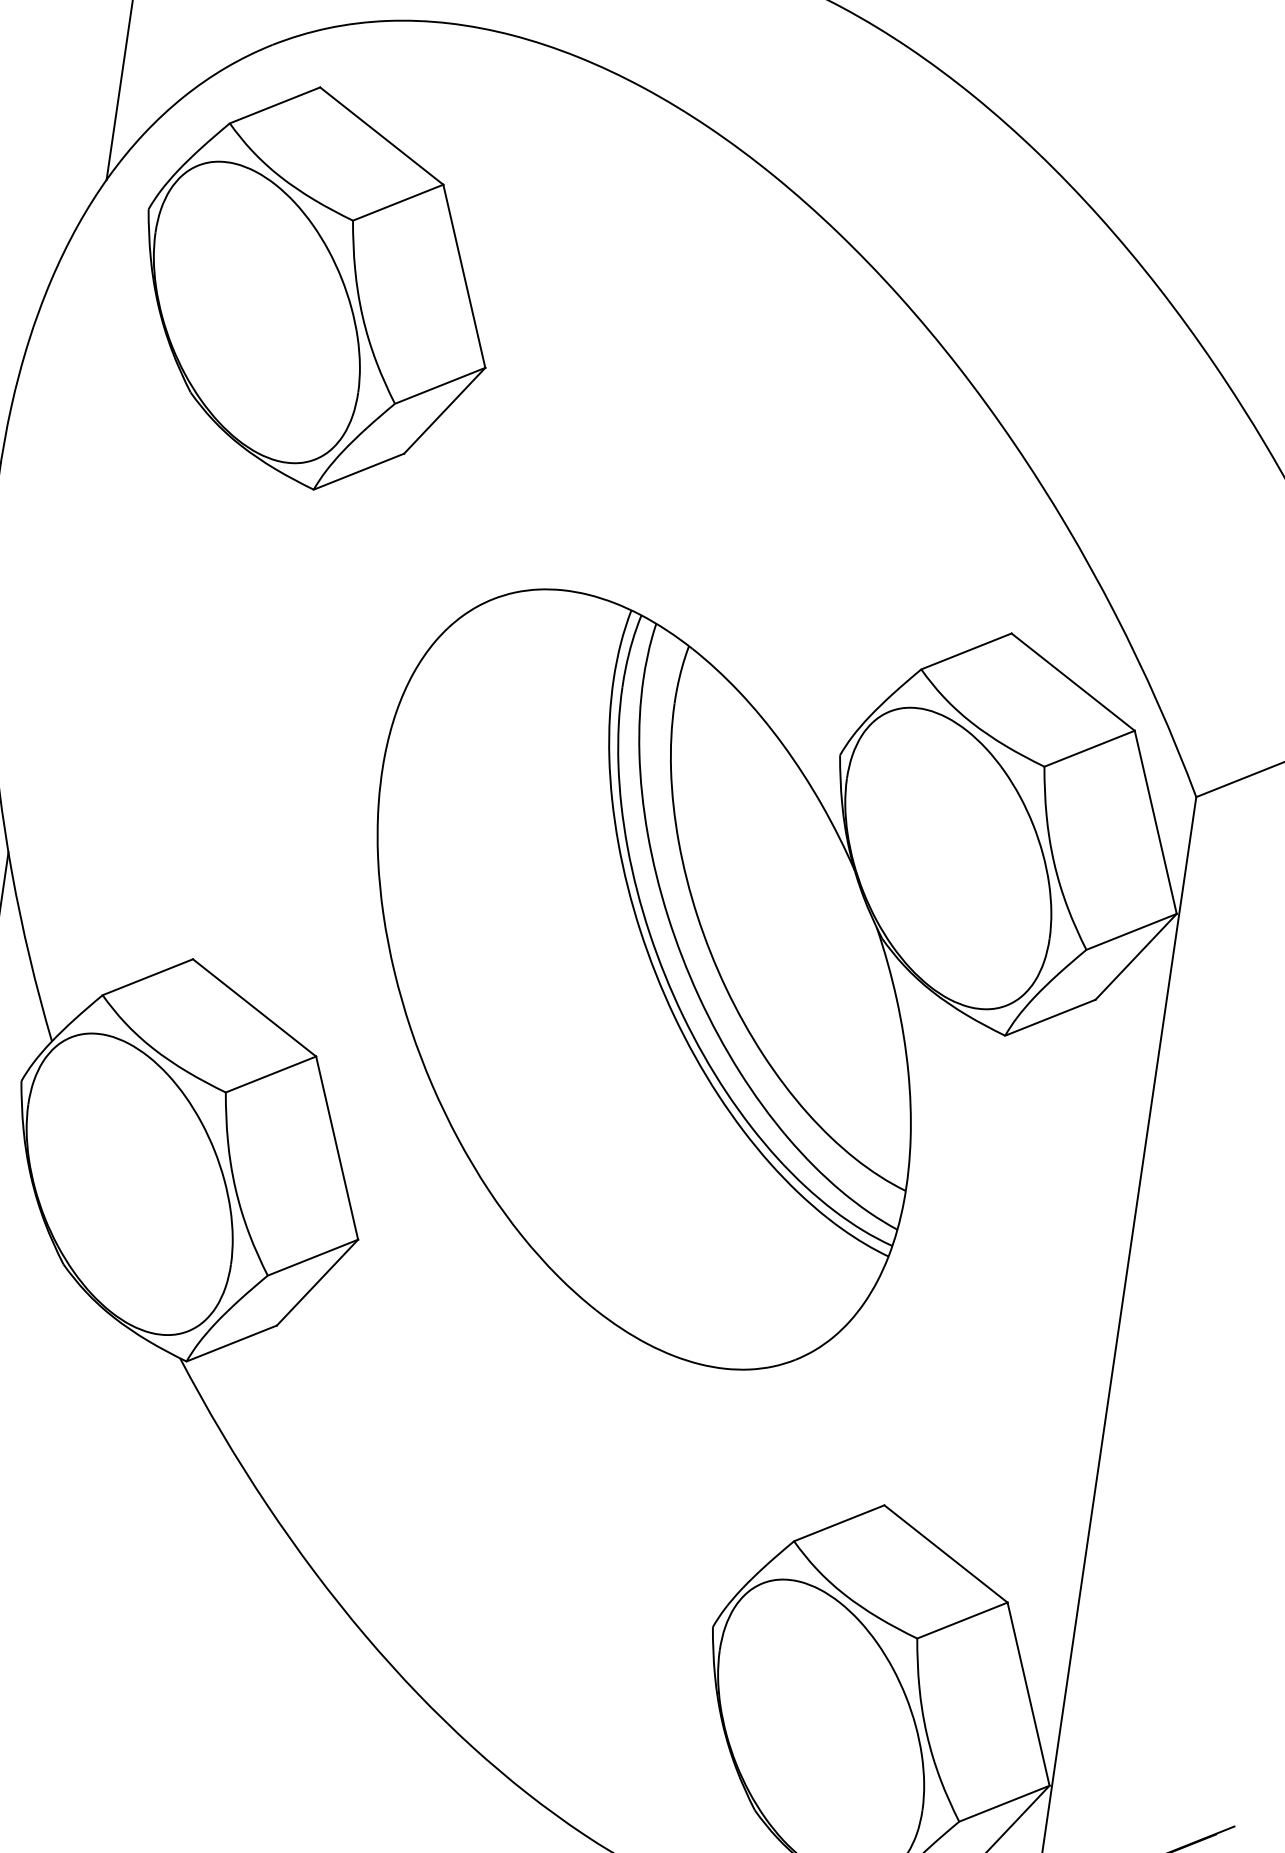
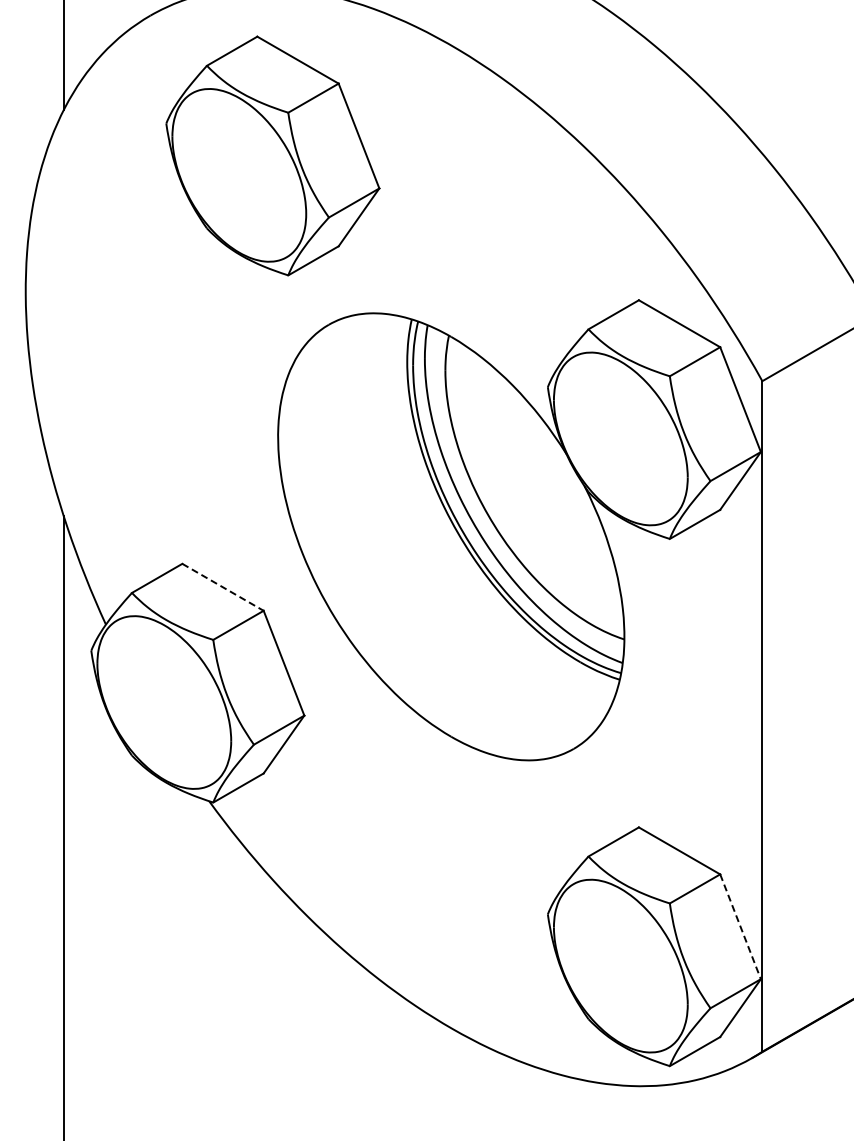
part: (316, 287) -> (272, 155), moved
line: (255, 1008) -> (223, 587), solid -> dashed
line: (1028, 1695) -> (740, 927), solid -> dashed

